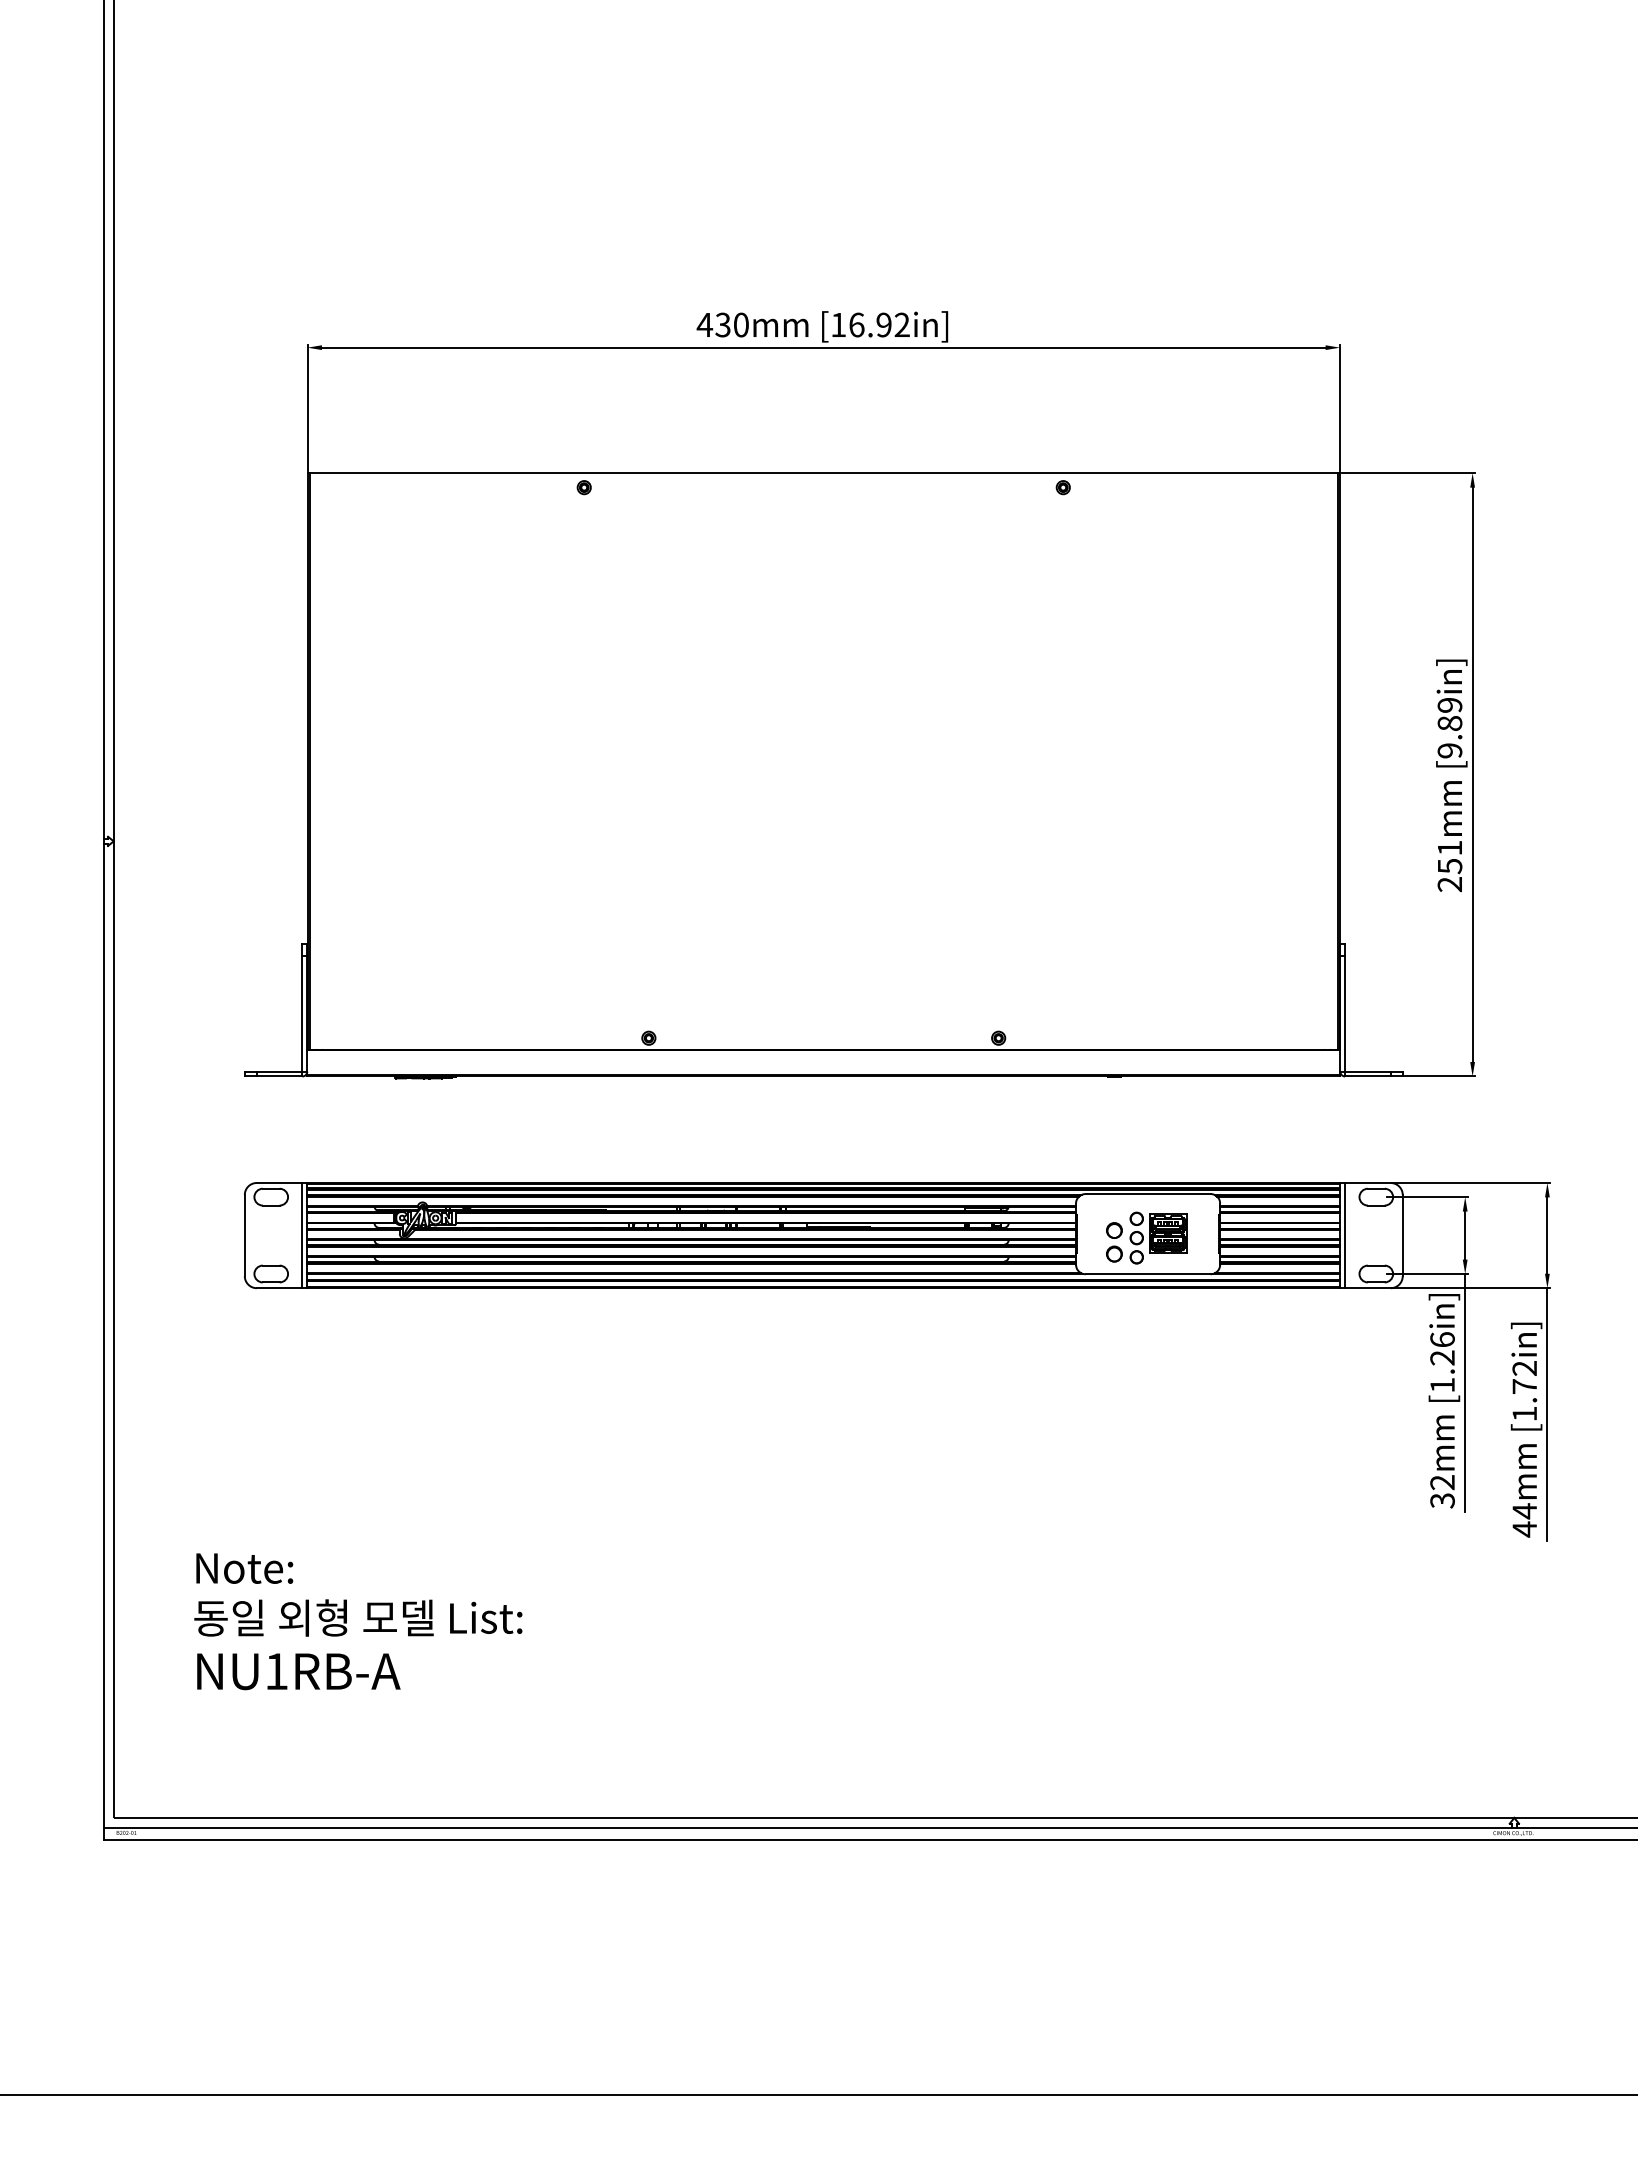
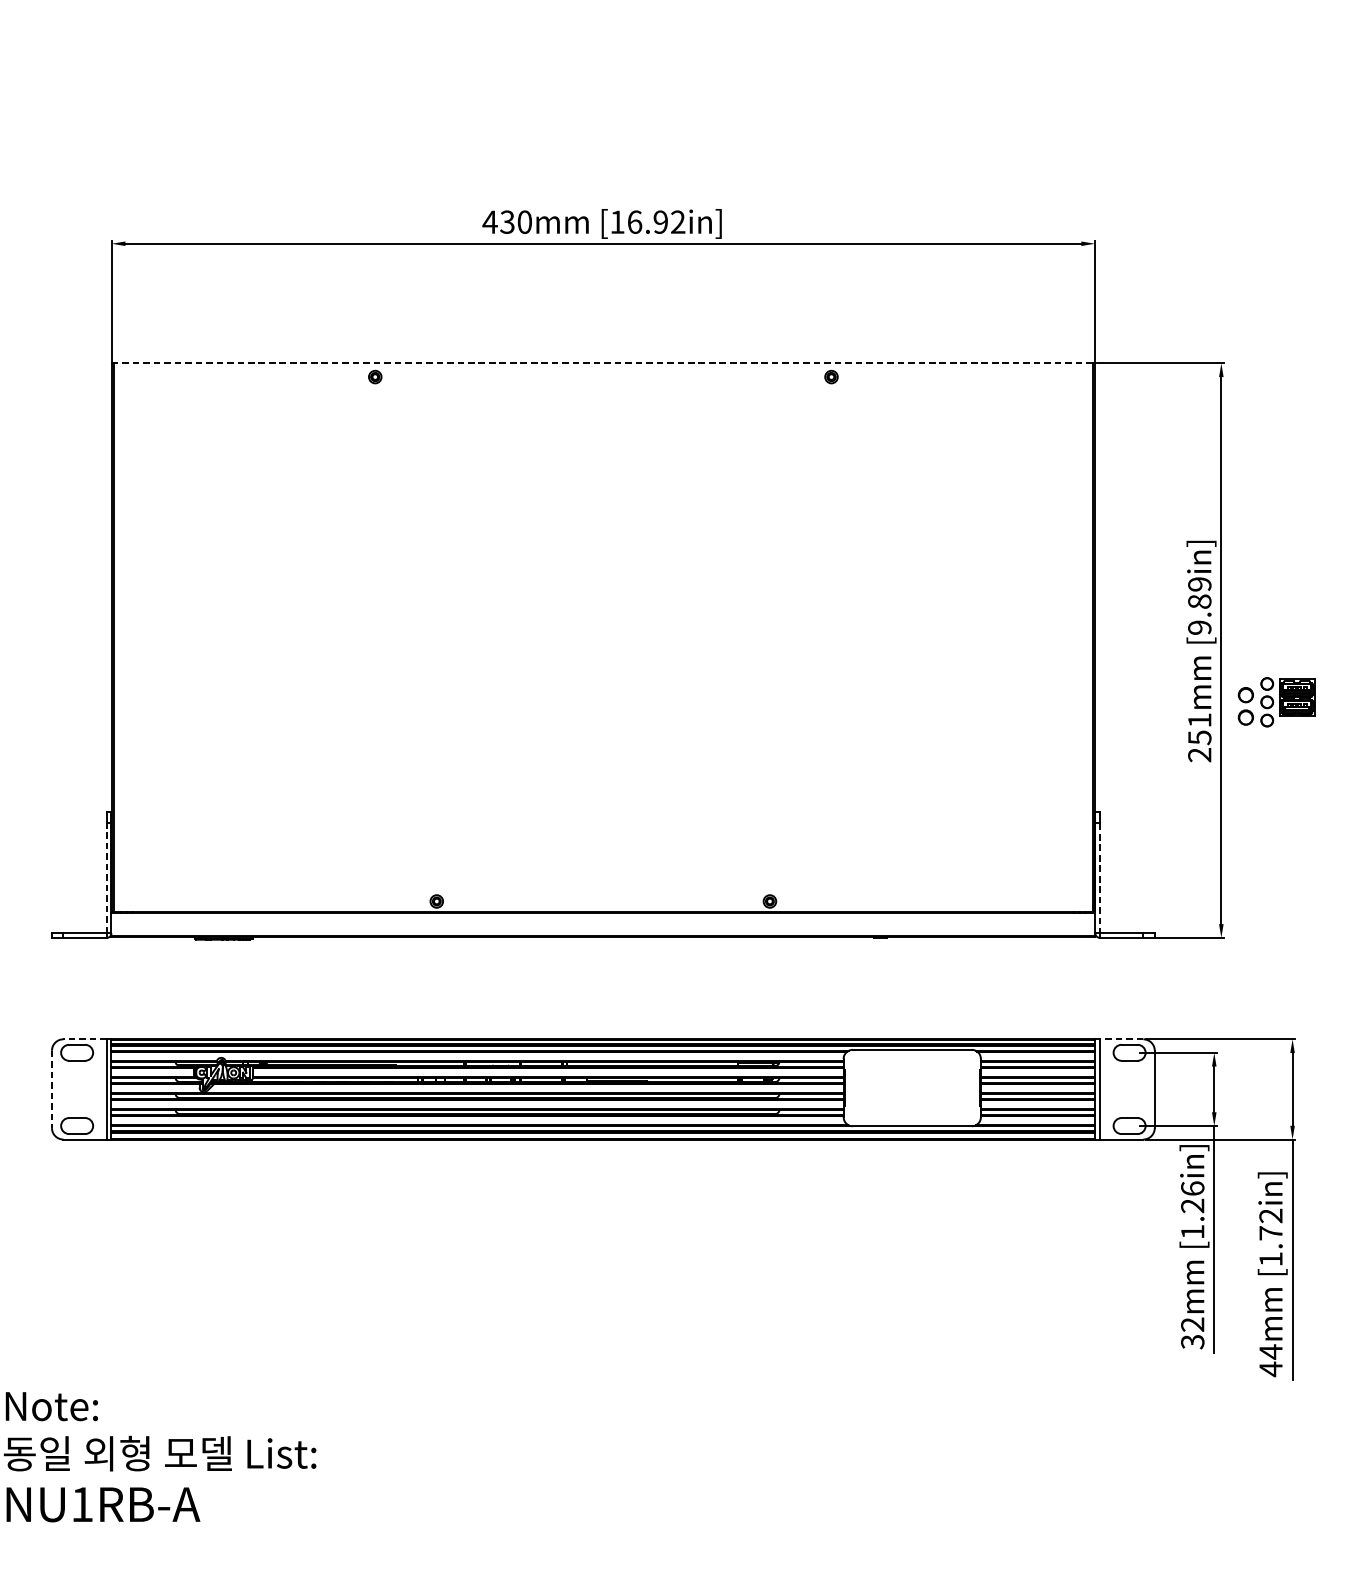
line: (823, 473) -> (603, 363), solid -> dashed
line: (302, 1014) -> (106, 878), solid -> dashed
line: (1345, 1014) -> (1100, 878), solid -> dashed
line: (279, 1182) -> (85, 1038), solid -> dashed
line: (1367, 1182) -> (1121, 1038), solid -> dashed
line: (244, 1235) -> (51, 1089), solid -> dashed
part: (1146, 1237) -> (1276, 701), moved

